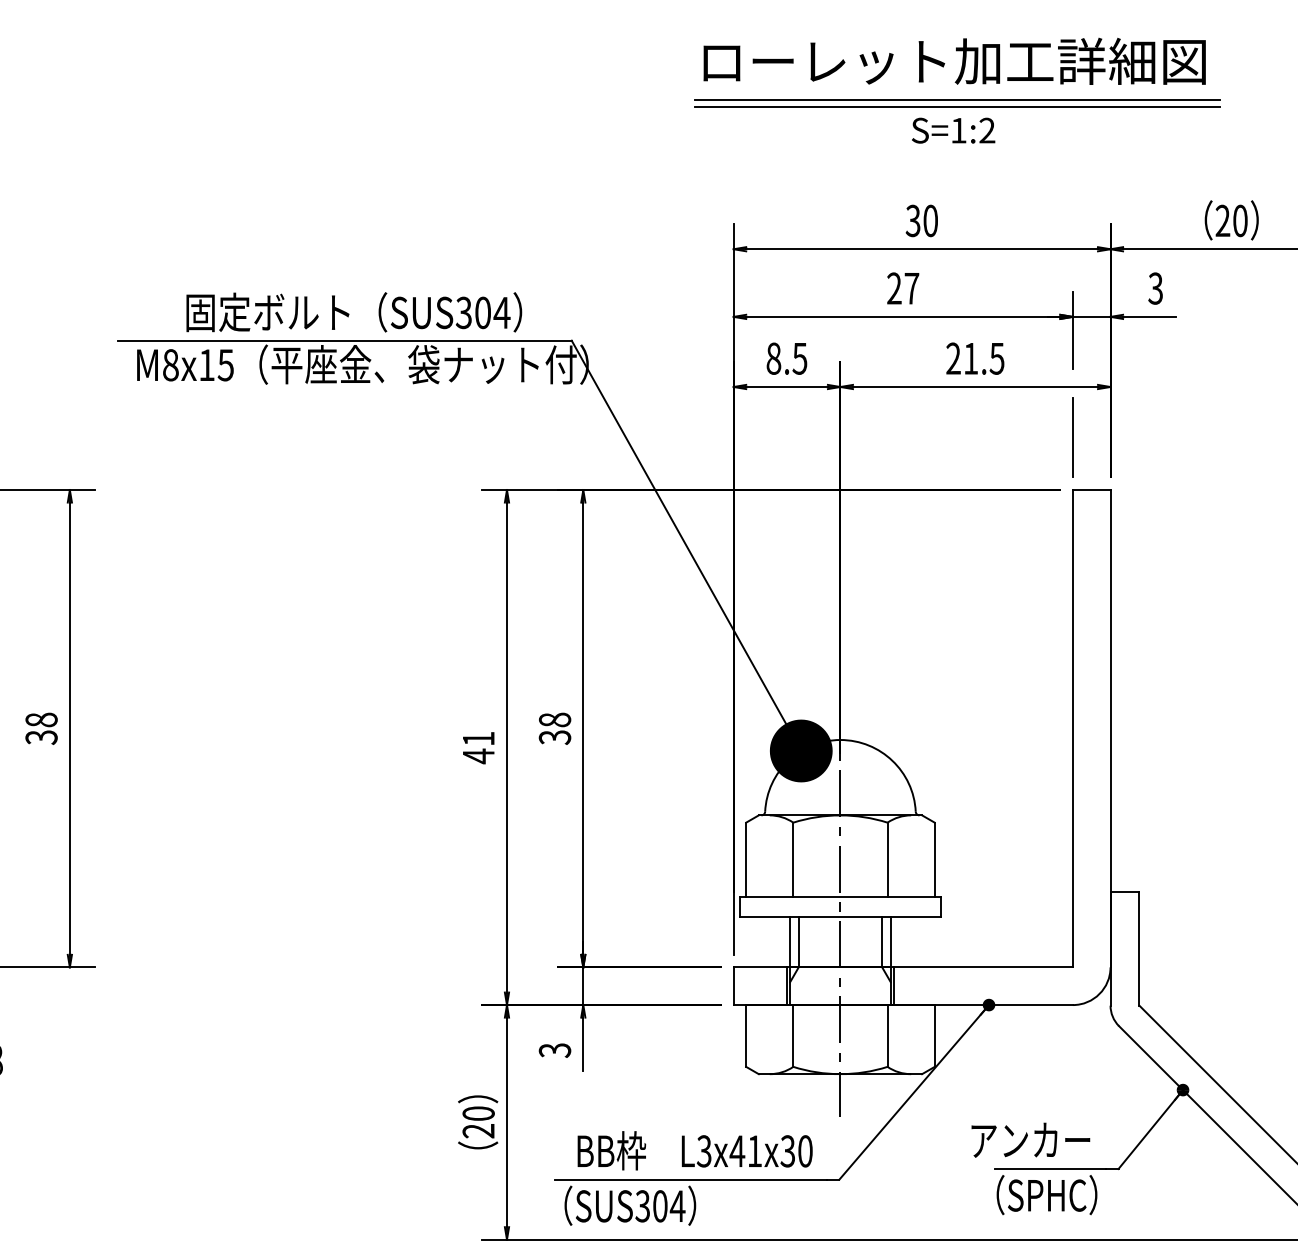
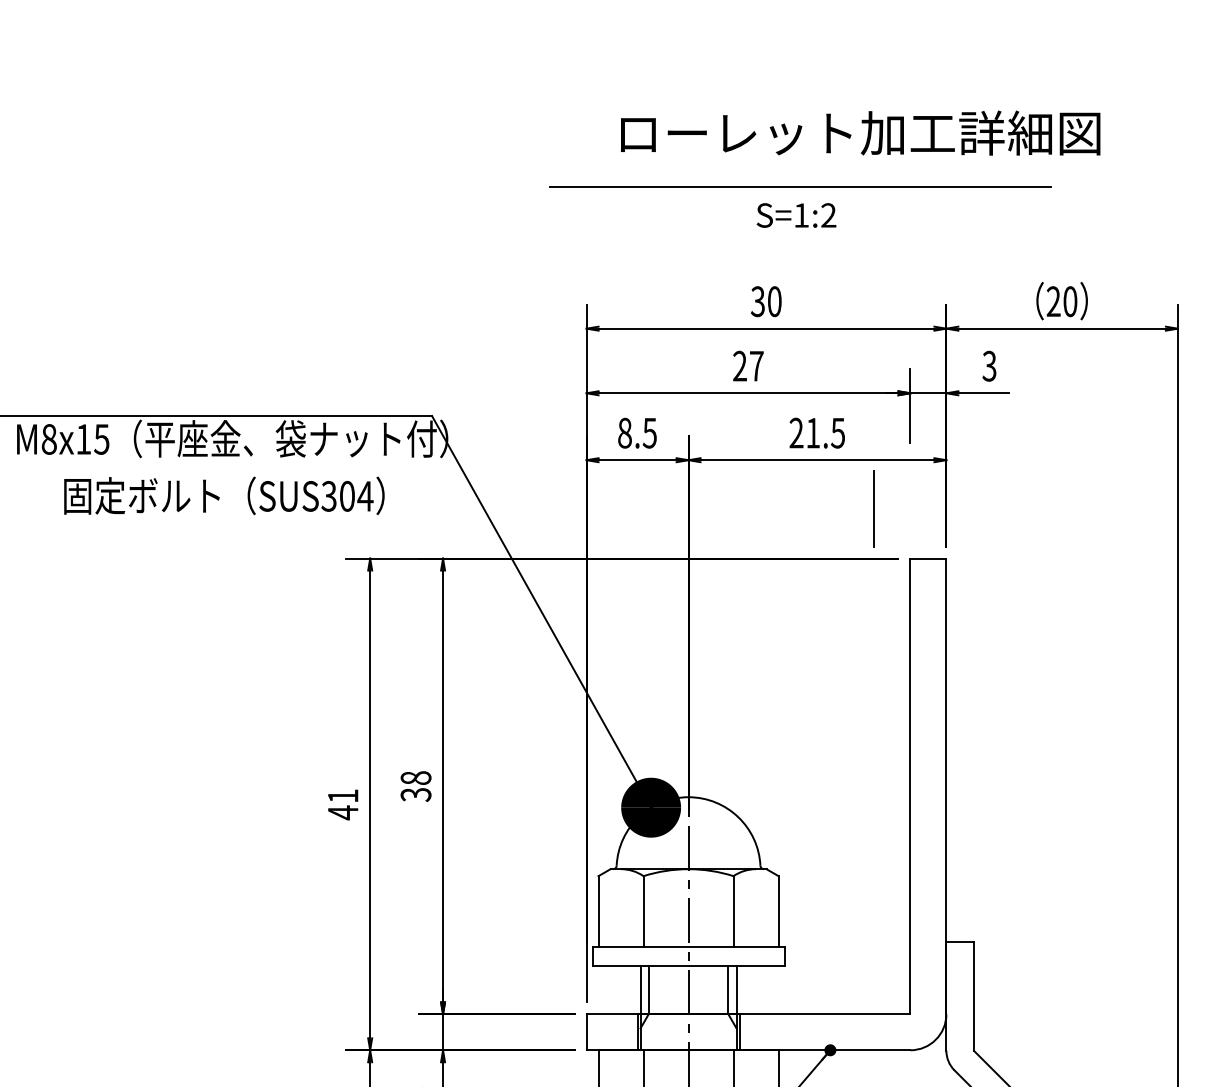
text: (954, 60) -> (860, 132), moved
line: (957, 106) -> (800, 192), removed
text: (354, 312) -> (224, 496), moved
line: (1072, 437) -> (873, 508), moved

